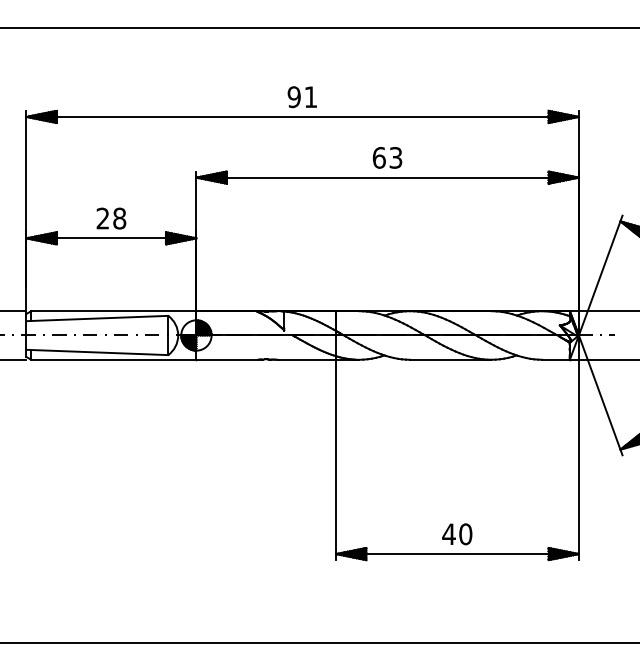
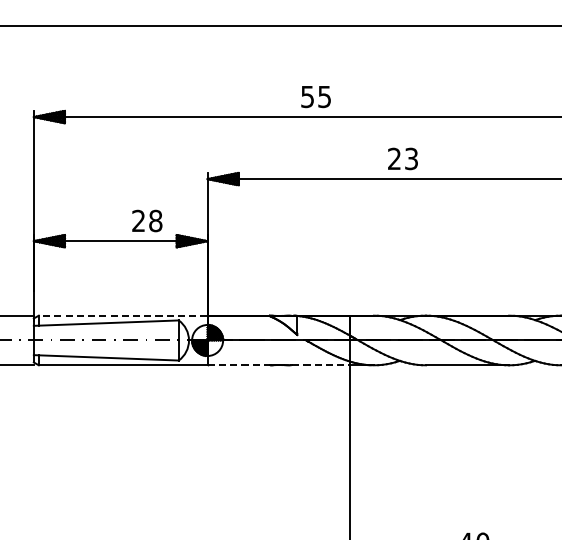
text: (301, 97) -> (315, 97), 91 -> 55
text: (378, 157) -> (393, 158), 63 -> 23
text: (111, 218) -> (147, 220), moved
line: (113, 311) -> (122, 315), solid -> dashed
line: (227, 359) -> (239, 365), solid -> dashed
line: (308, 359) -> (322, 365), solid -> dashed

